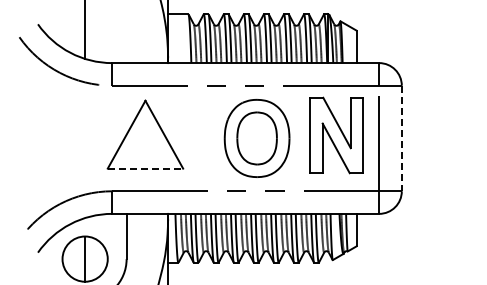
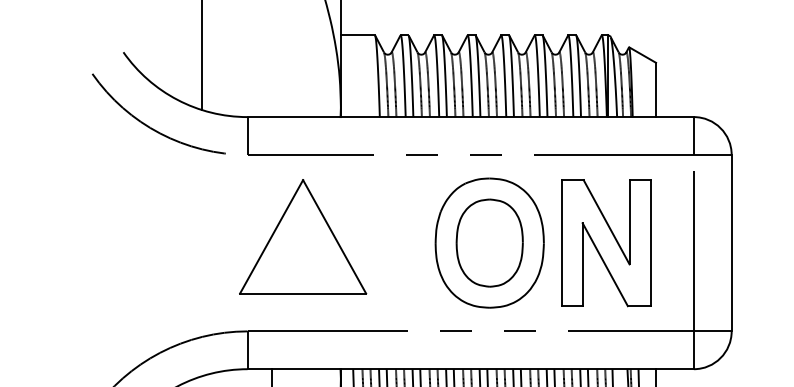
part: (336, 135) -> (605, 243), moved
line: (401, 138) -> (731, 243), dashed -> solid
line: (145, 168) -> (303, 293), dashed -> solid

